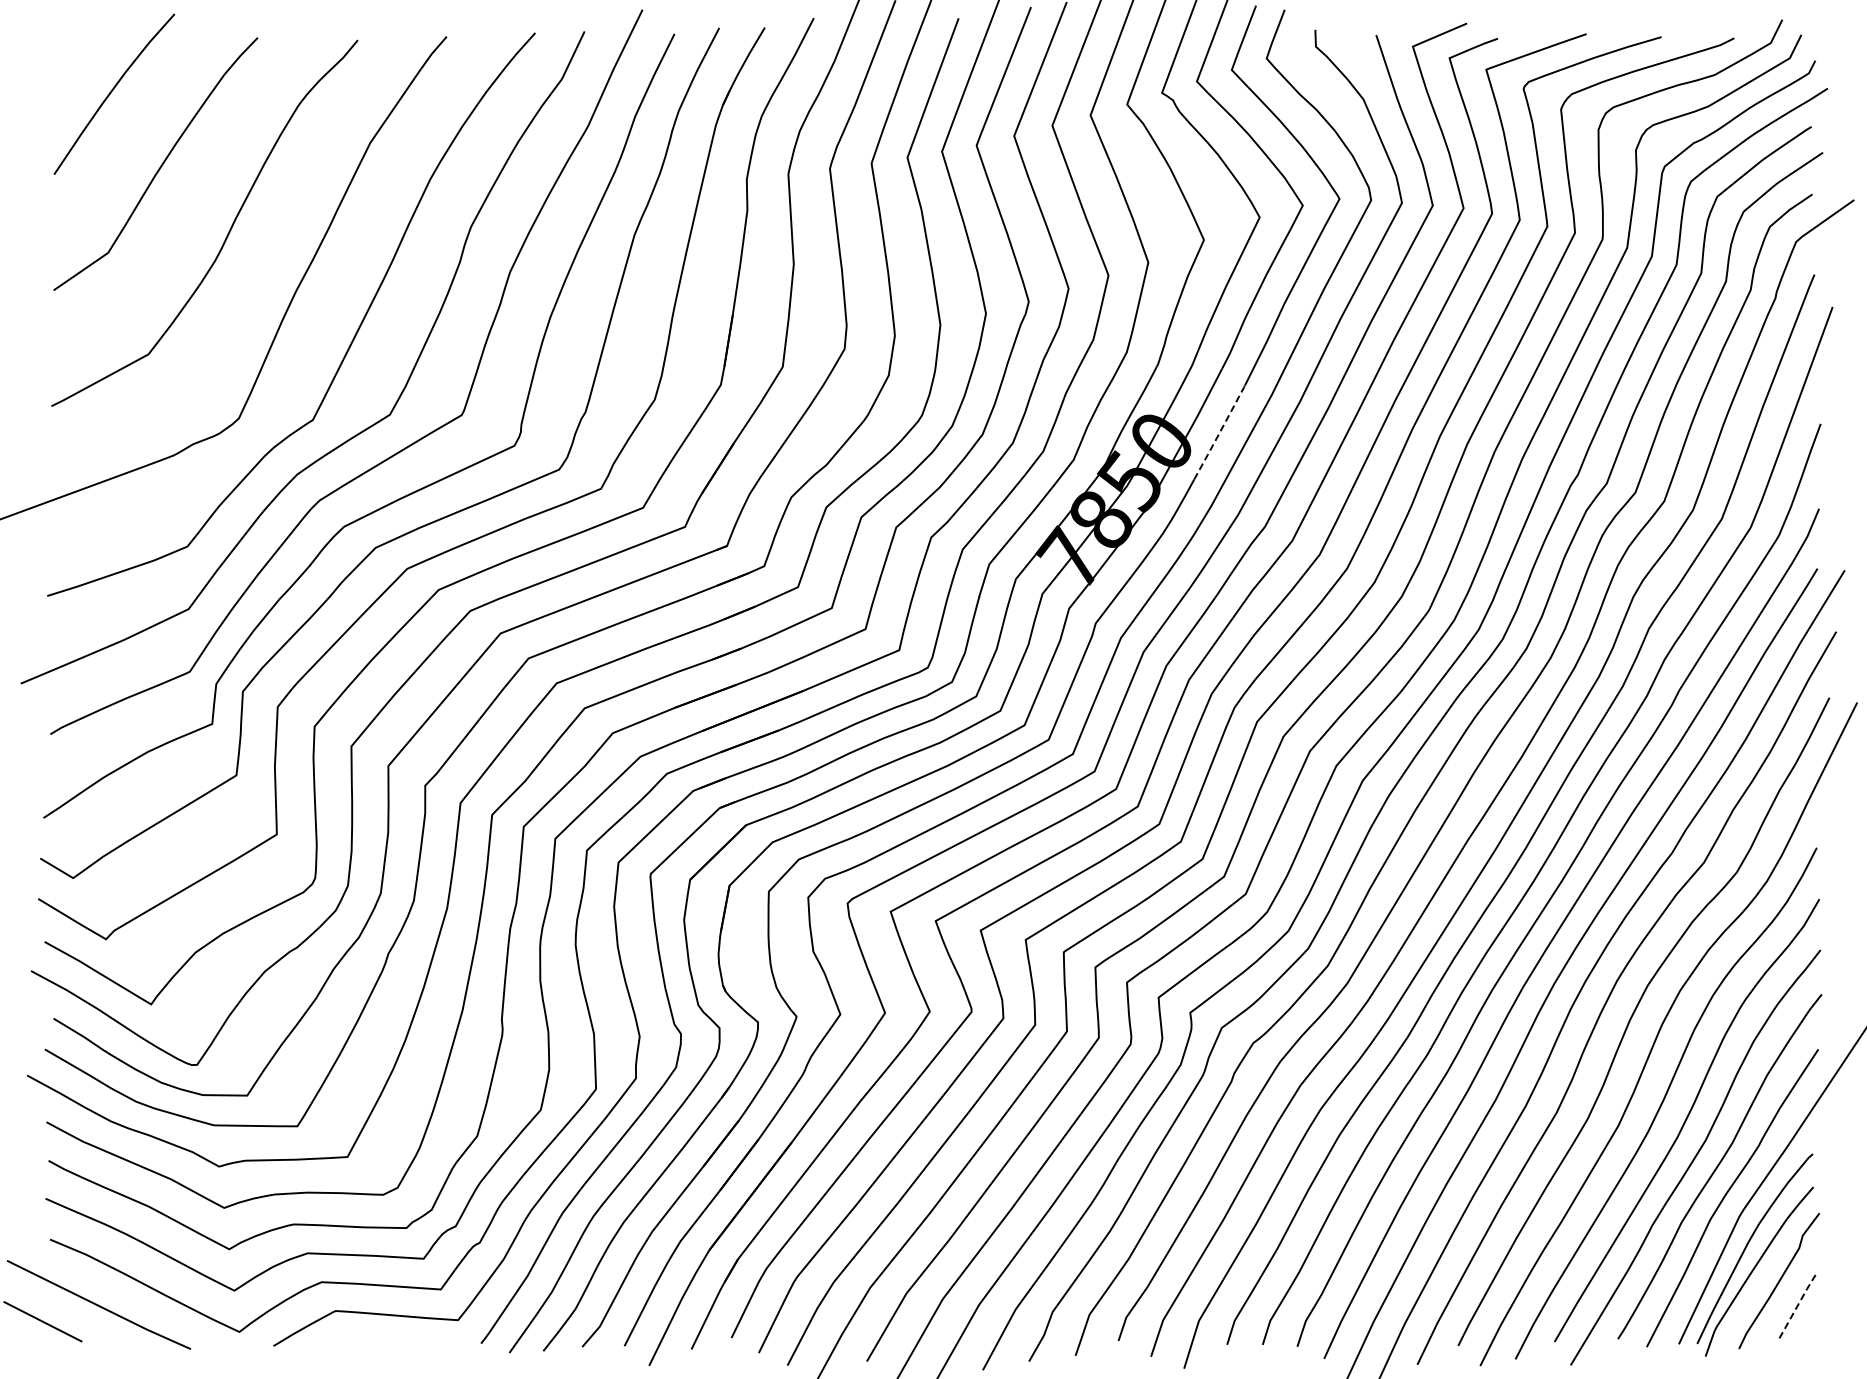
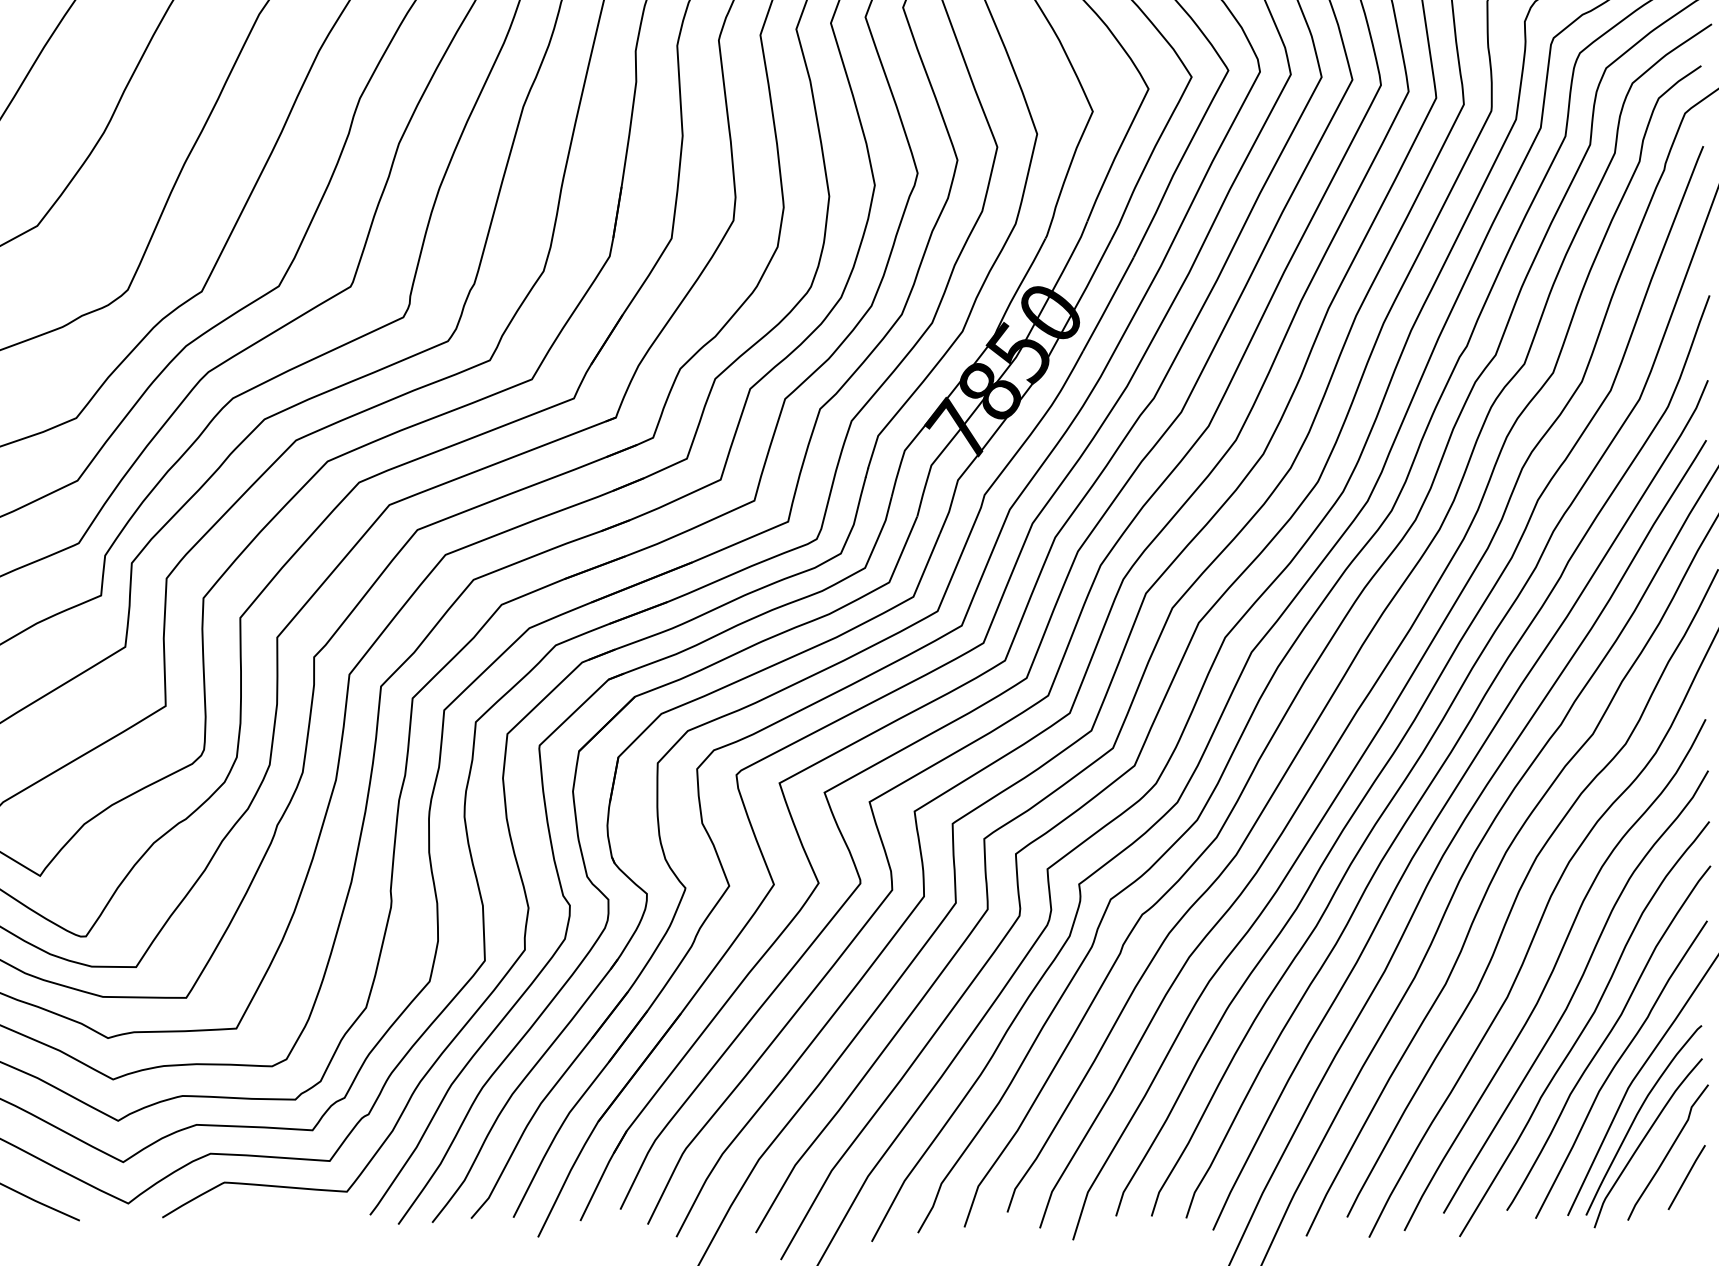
line: (1220, 432) -> (1109, 304), dashed -> solid
line: (1797, 1305) -> (1686, 1177), dashed -> solid

